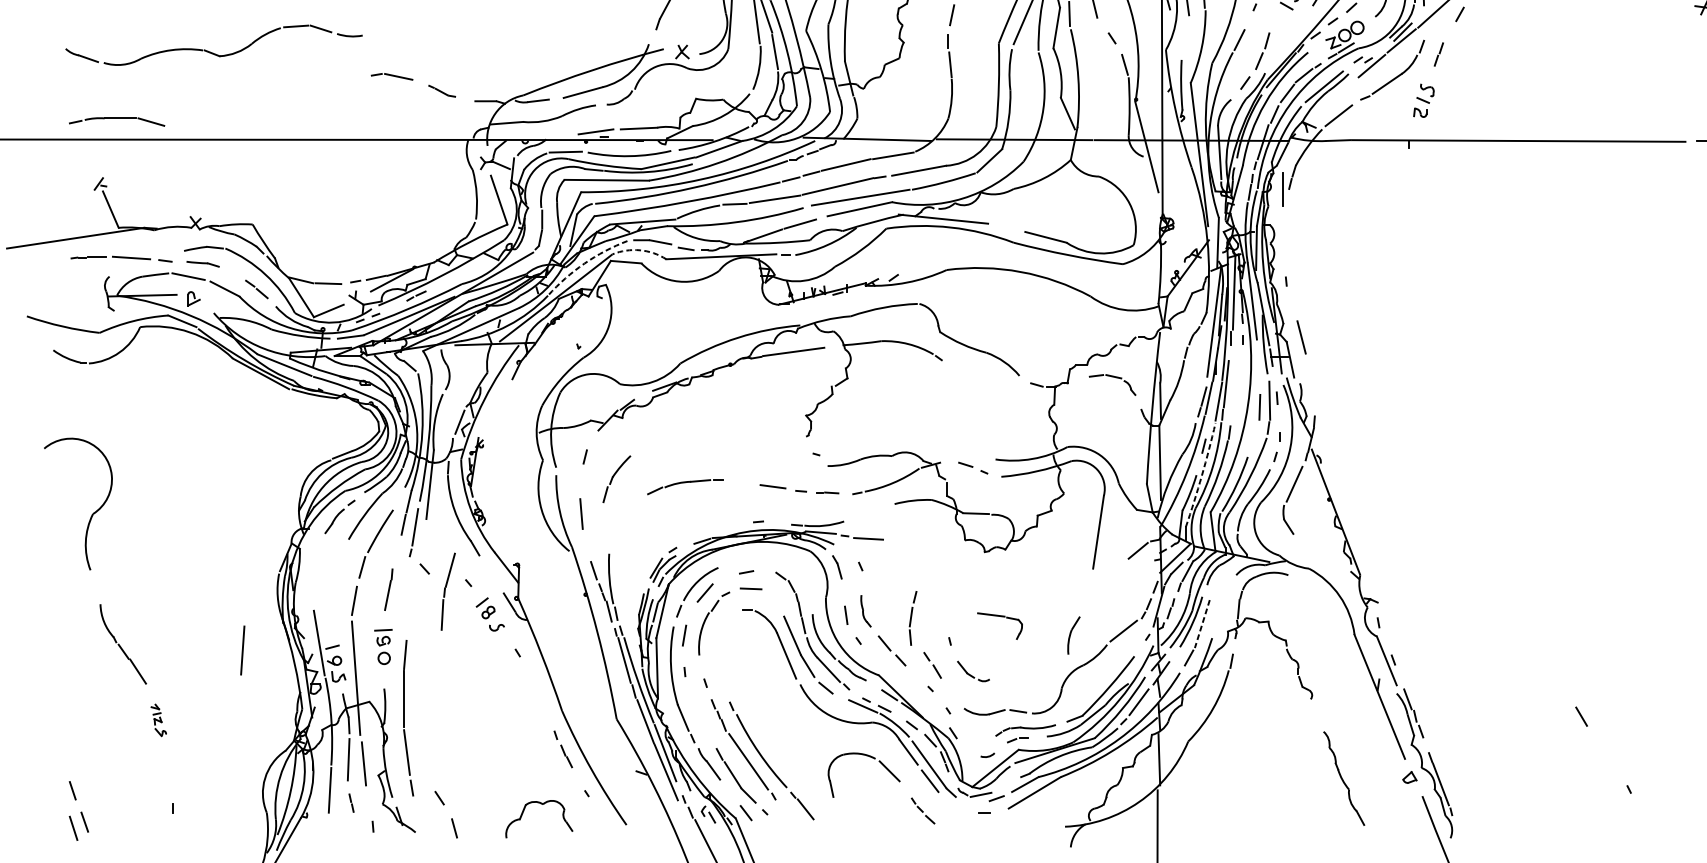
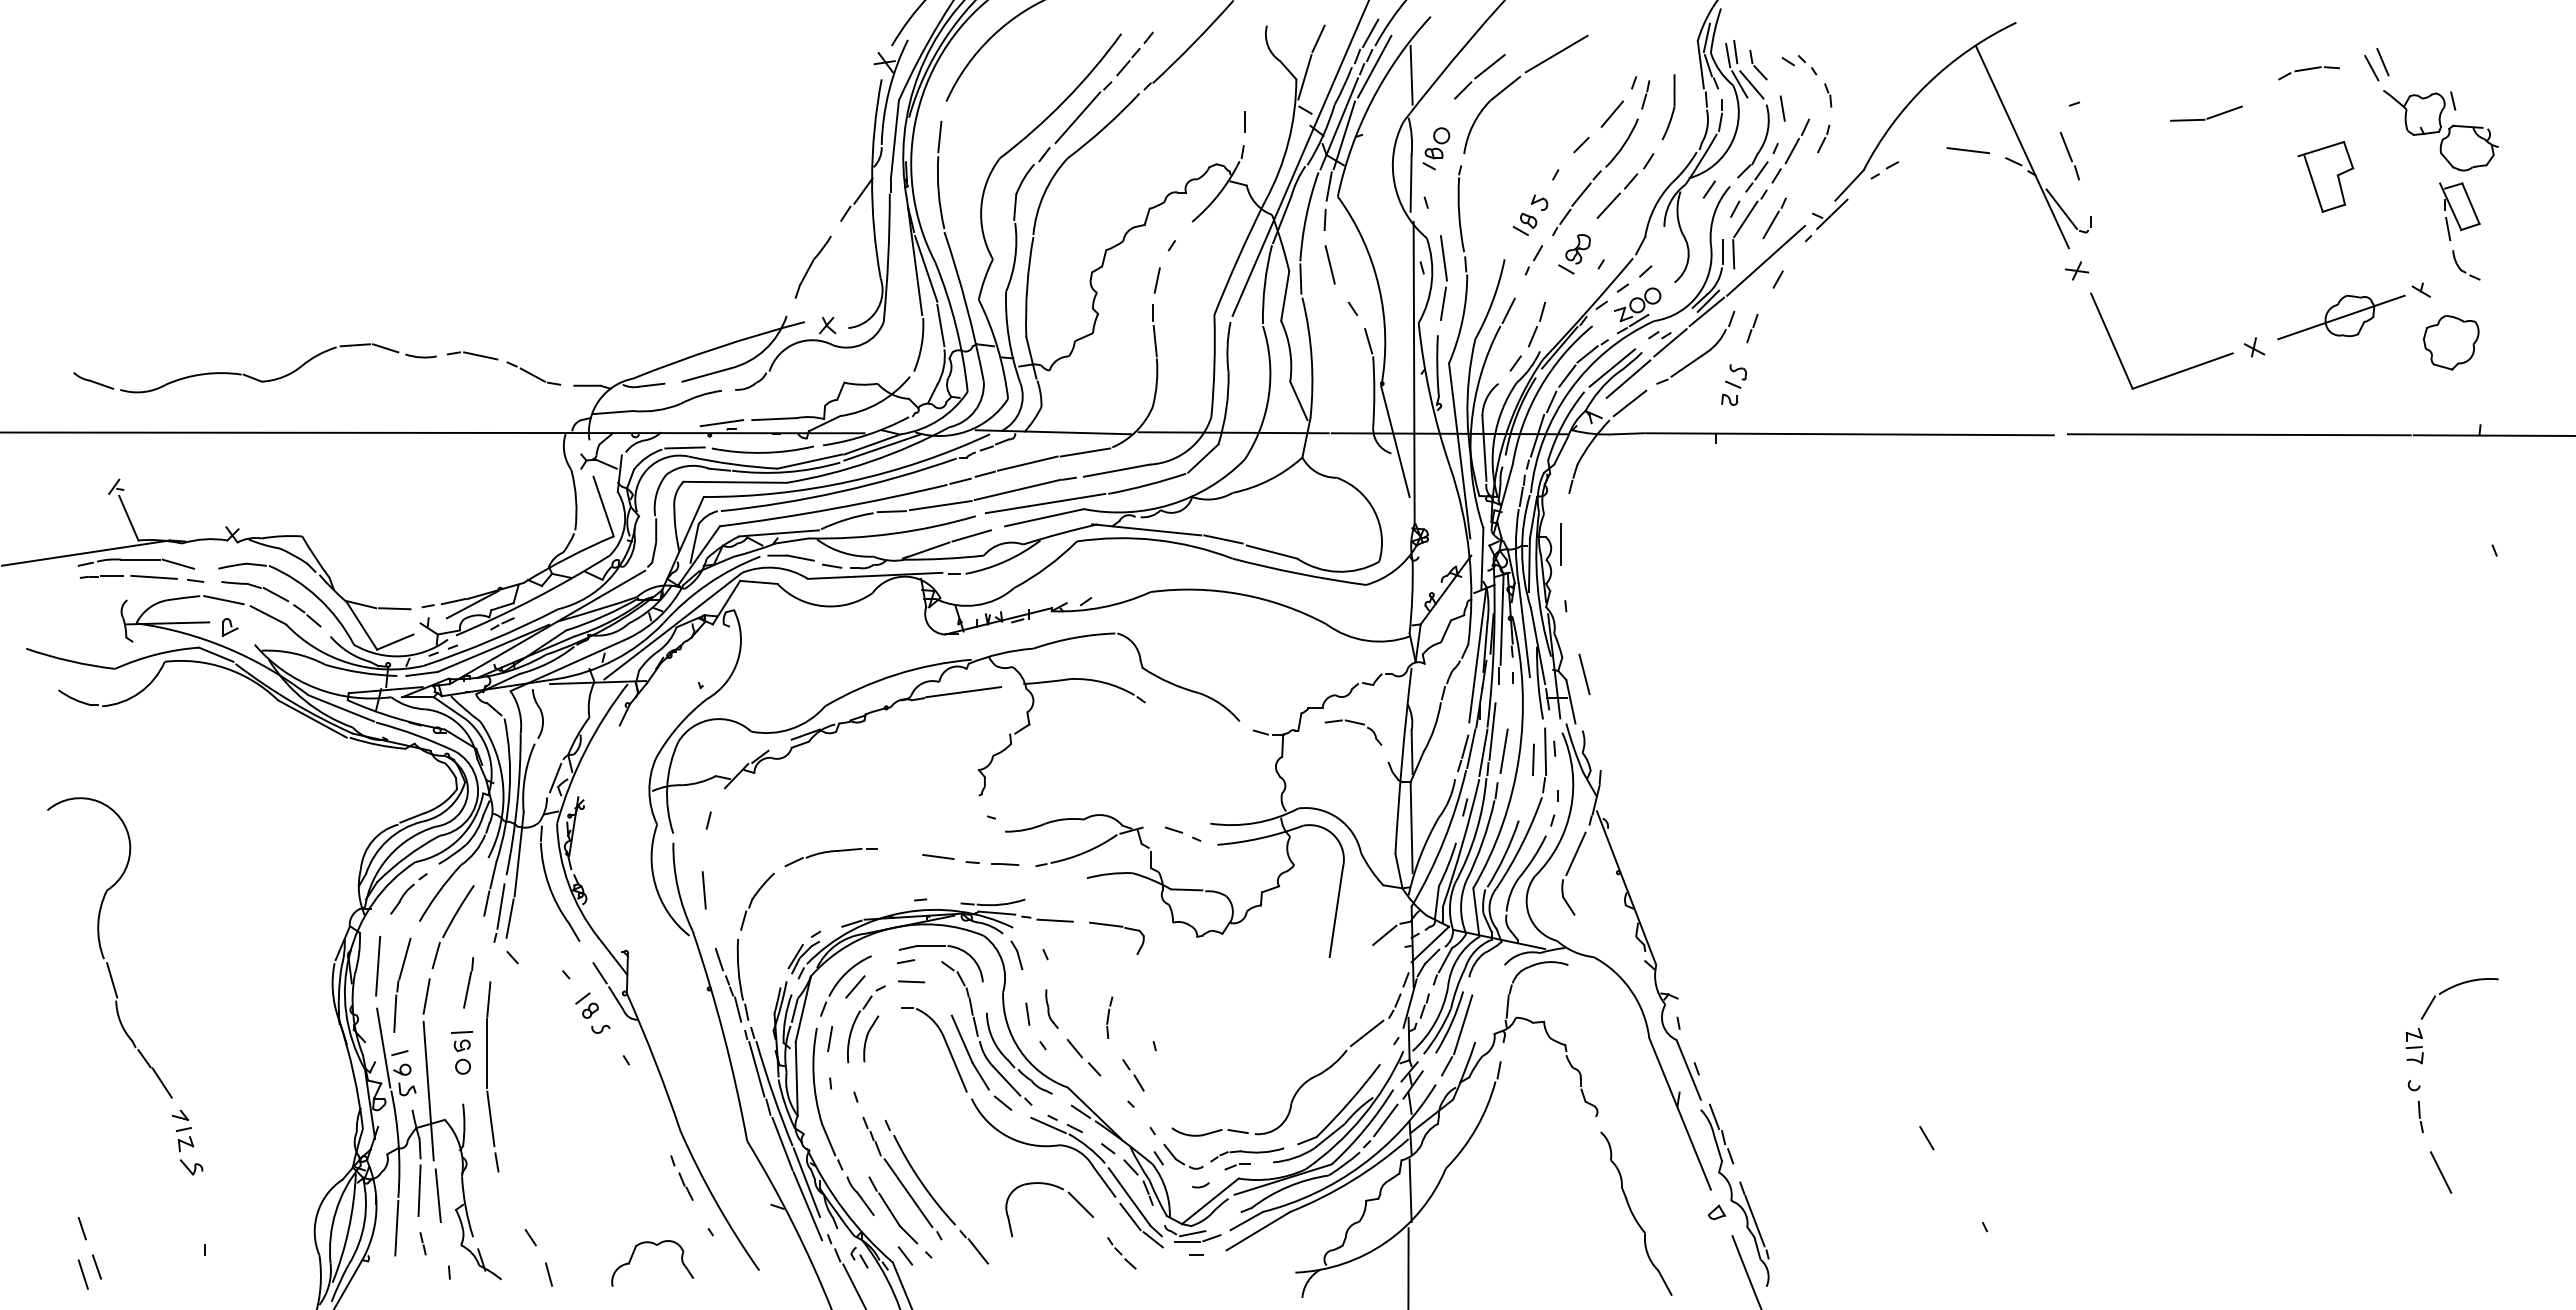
line: (1186, 34) -> (1443, 303), added
part: (211, 51) -> (251, 376), moved
part: (441, 91) -> (533, 373), size x1.67
line: (1337, 95) -> (1628, 378), added
part: (117, 121) -> (136, 563), moved
line: (727, 151) -> (882, 447), added
line: (1281, 189) -> (1560, 544), moved
line: (1006, 227) -> (1223, 539), added
arc: (639, 249) -> (775, 567), dashed -> solid
arc: (584, 263) -> (707, 584), dashed -> solid
line: (230, 272) -> (275, 594), added
line: (1235, 400) -> (1503, 751), added
arc: (1201, 475) -> (1462, 843), dashed -> solid
part: (616, 478) -> (757, 901), moved
line: (422, 537) -> (509, 918), added
part: (774, 559) -> (940, 946), added
line: (495, 582) -> (599, 973), added
line: (97, 587) -> (112, 980), added
part: (448, 591) -> (402, 985), moved
part: (1000, 617) -> (1117, 927), moved
part: (913, 618) -> (1109, 1017), size x0.62
line: (1202, 623) -> (1463, 1024), dashed -> solid
part: (1074, 635) -> (871, 1038), moved
line: (243, 650) -> (378, 966), moved
part: (973, 671) -> (1183, 1156), moved
part: (408, 717) -> (492, 1076), moved
part: (158, 720) -> (187, 1142), size x1.67
part: (1344, 778) -> (1636, 1213), size x1.43
line: (948, 799) -> (1152, 1239), added
line: (976, 802) -> (1187, 1242), added

